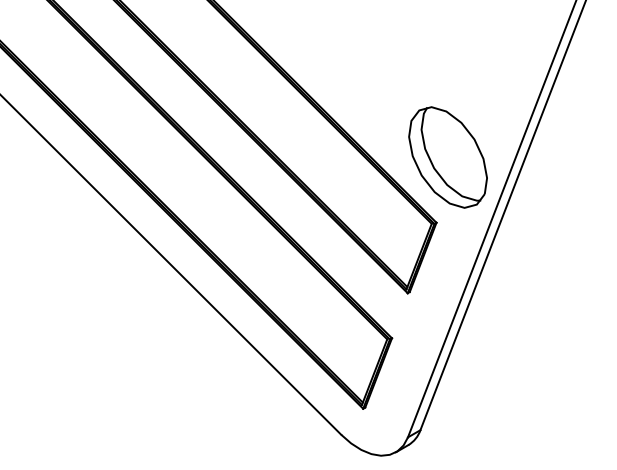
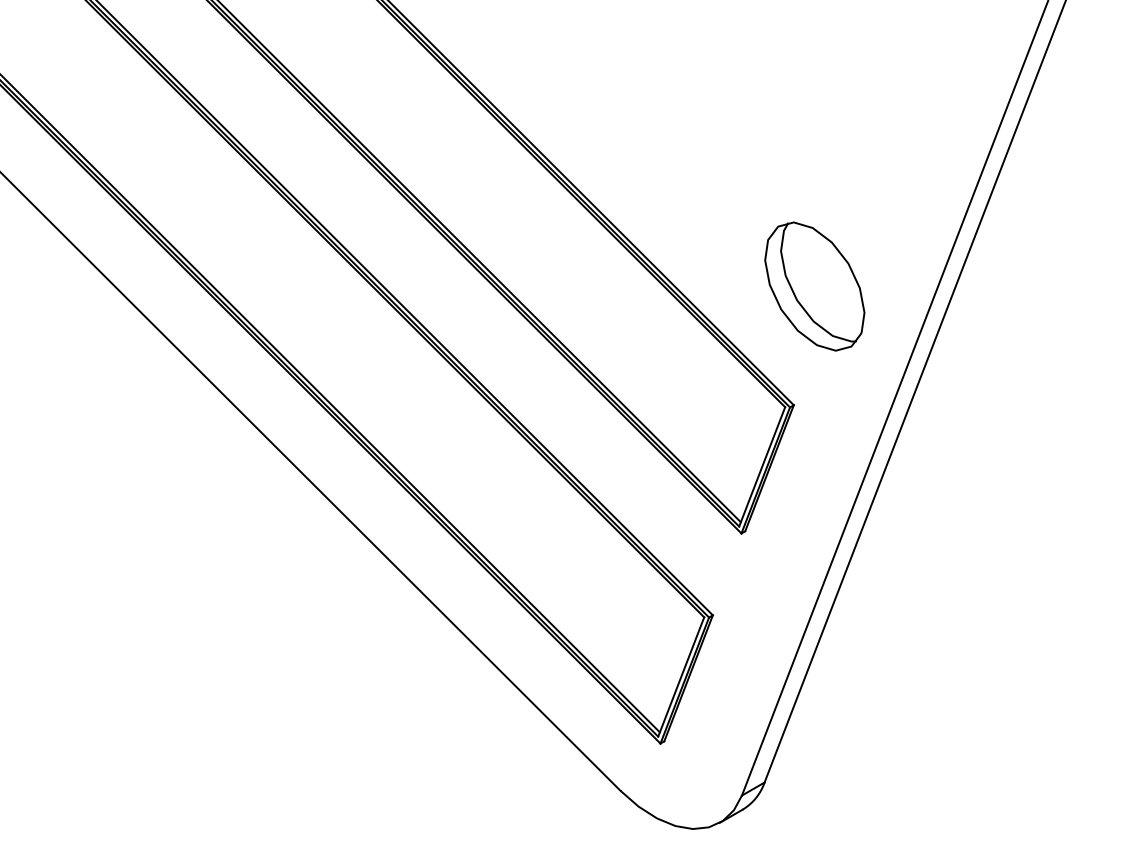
part: (447, 157) -> (813, 286), size x0.7

